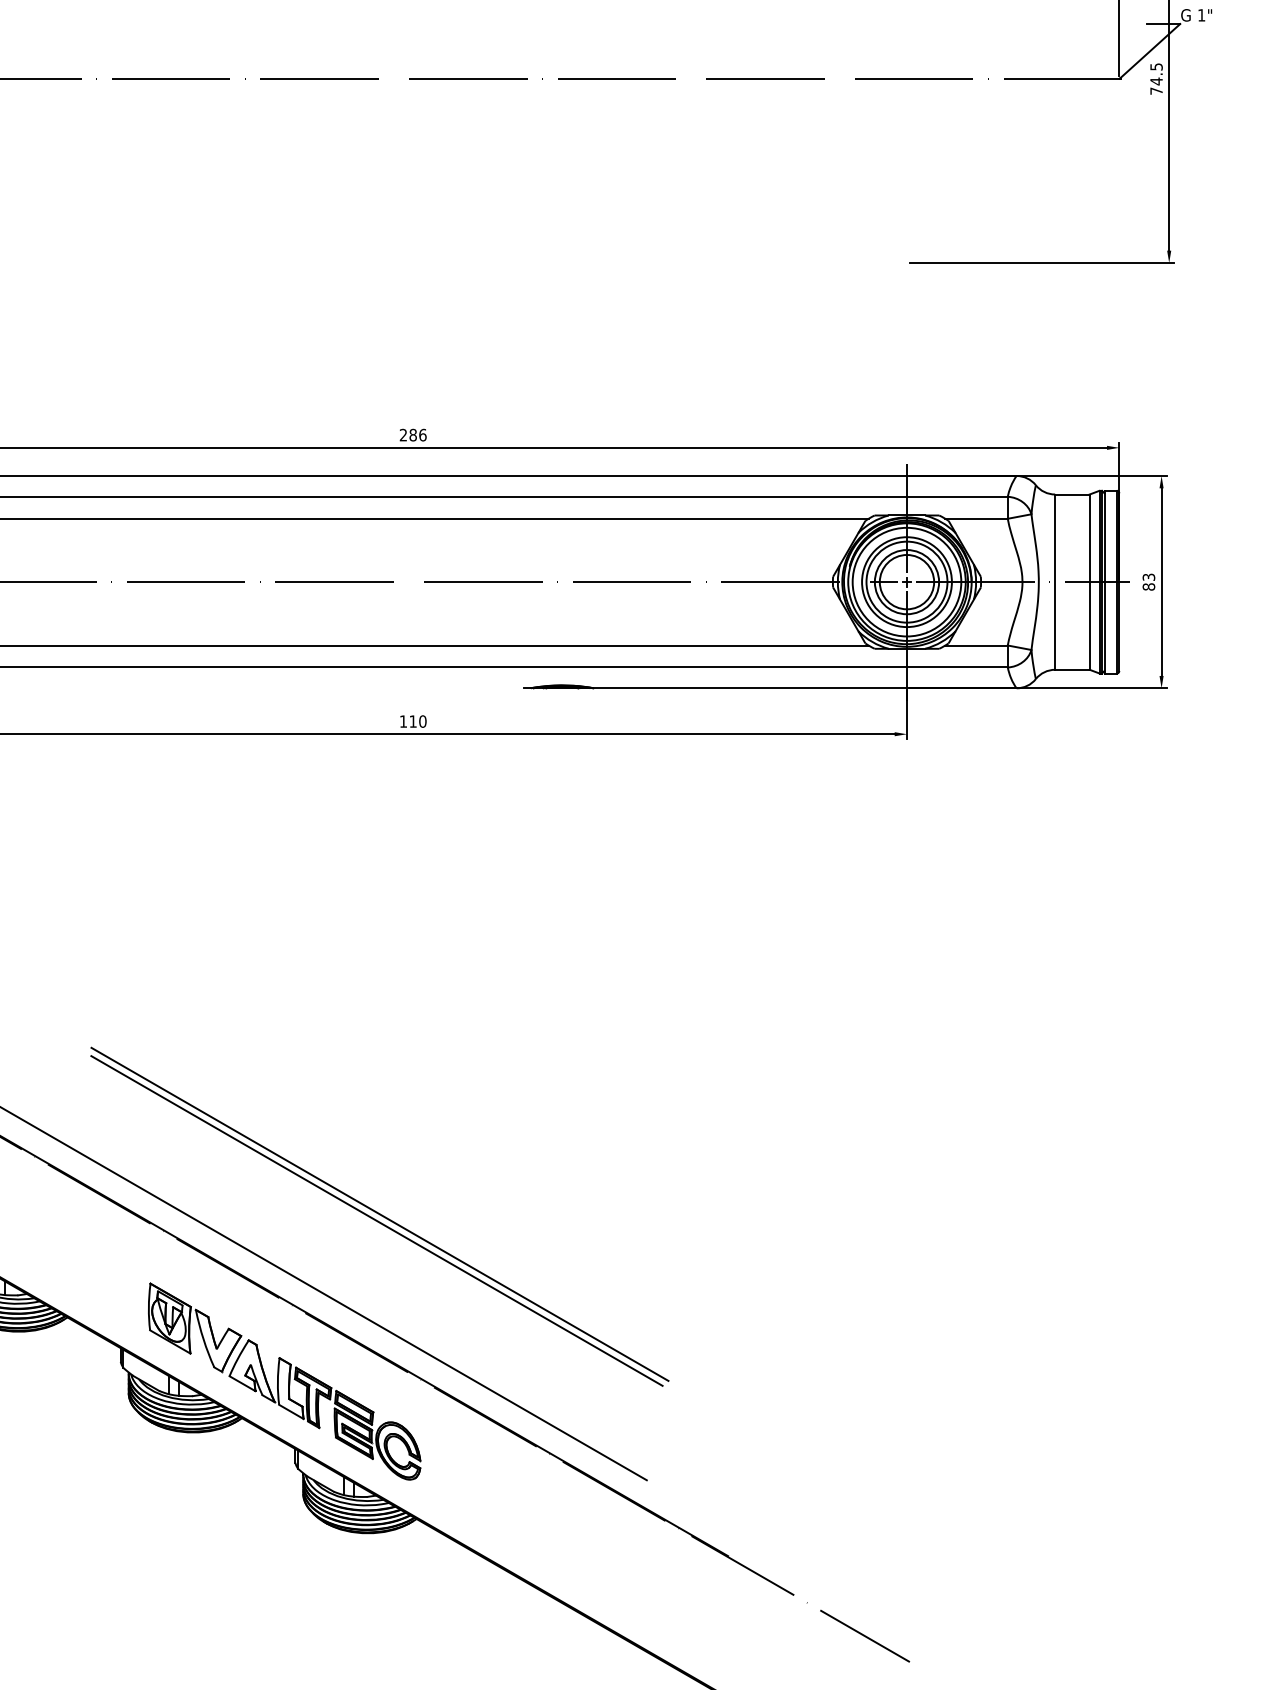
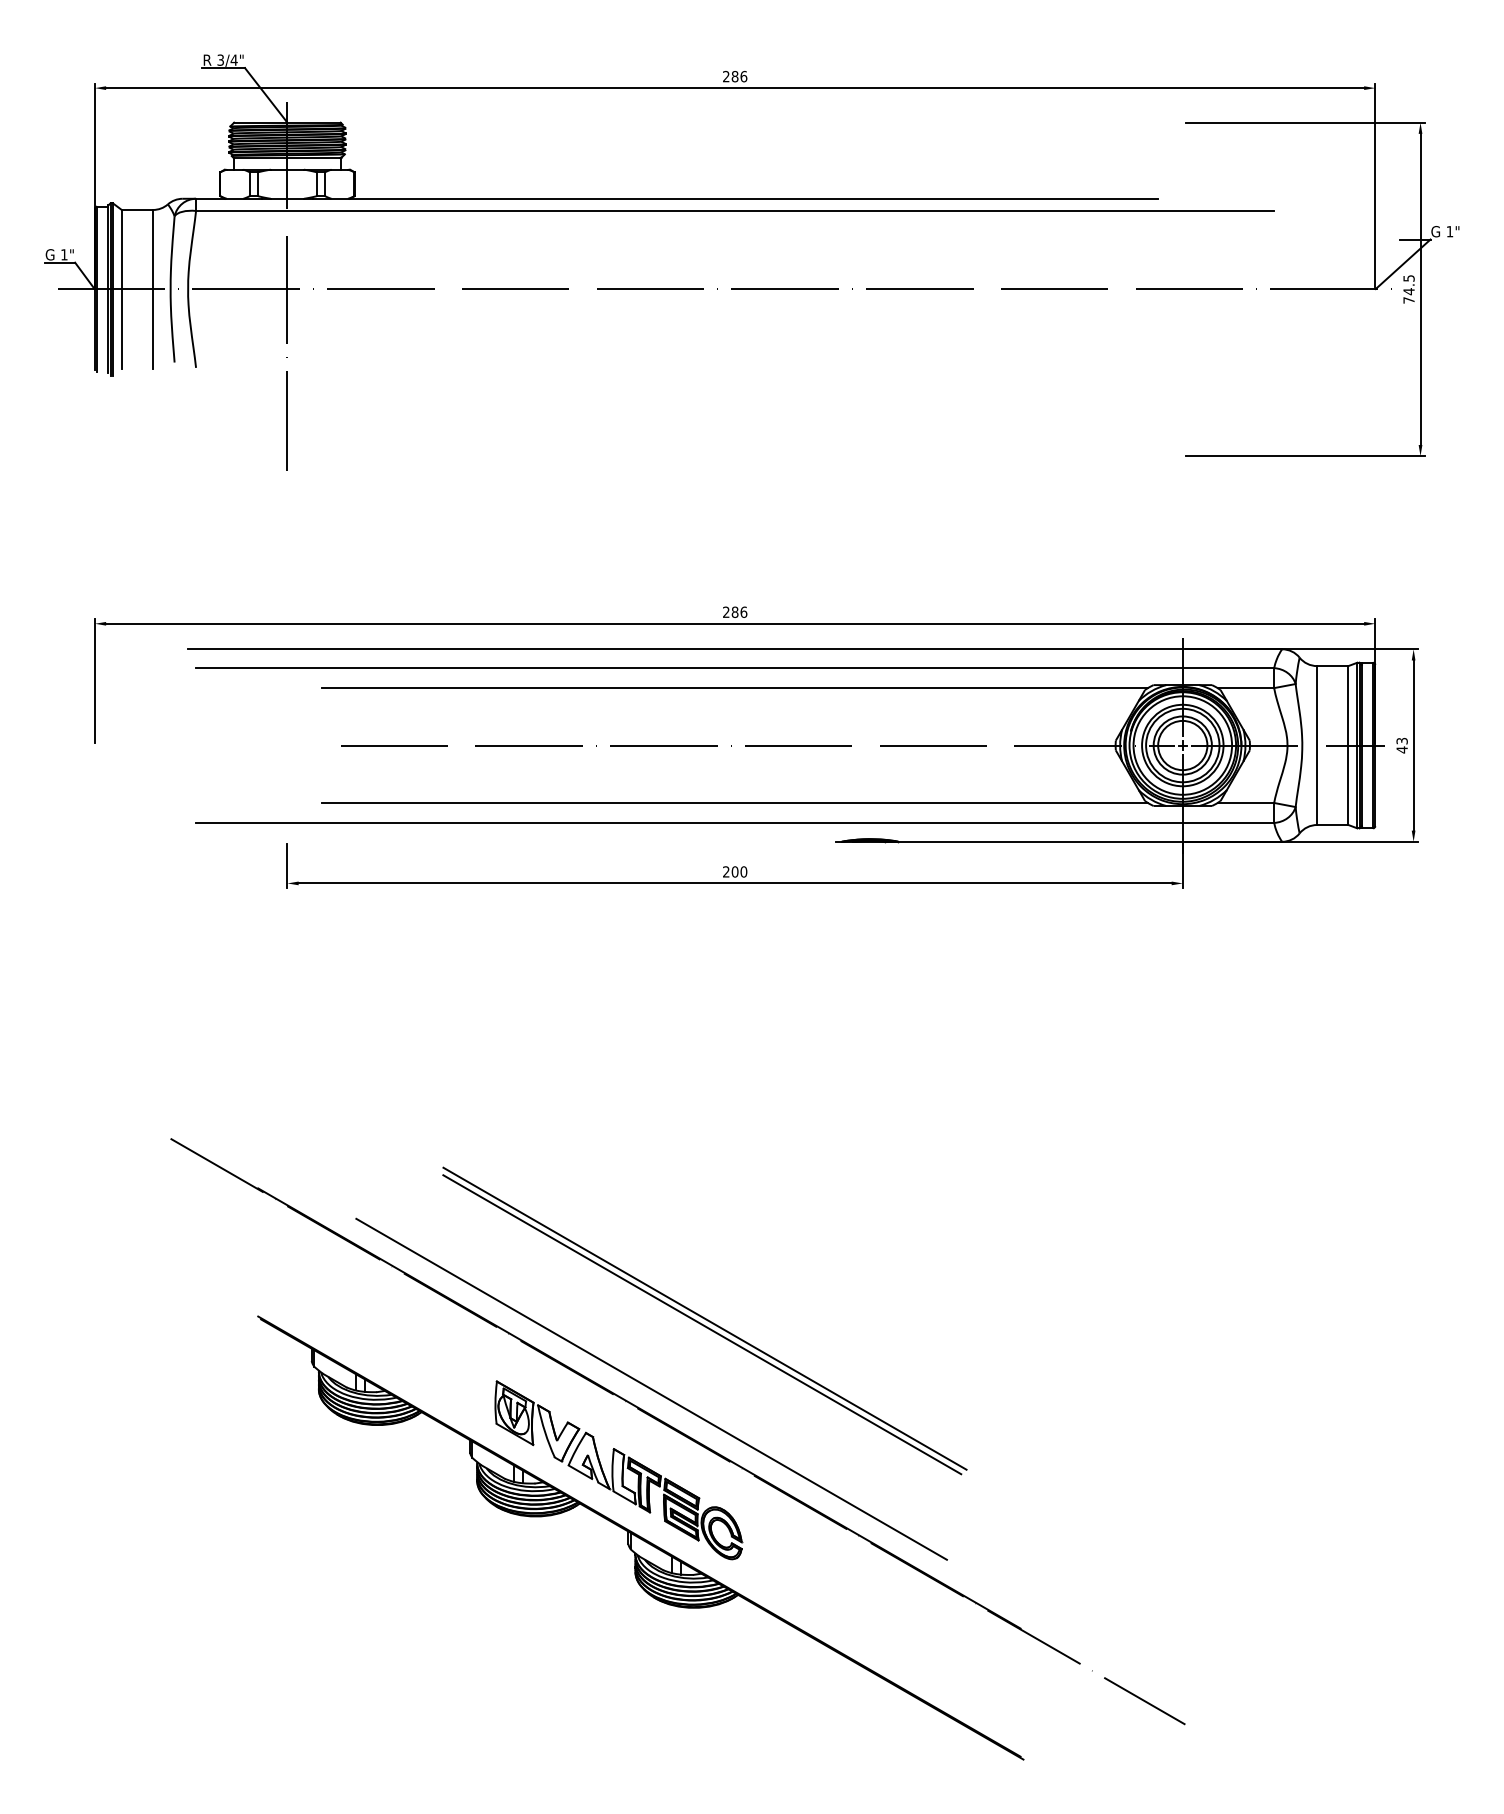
text: (1148, 586) -> (1401, 749), 83 -> 43
text: (408, 721) -> (730, 871), 110 -> 200

